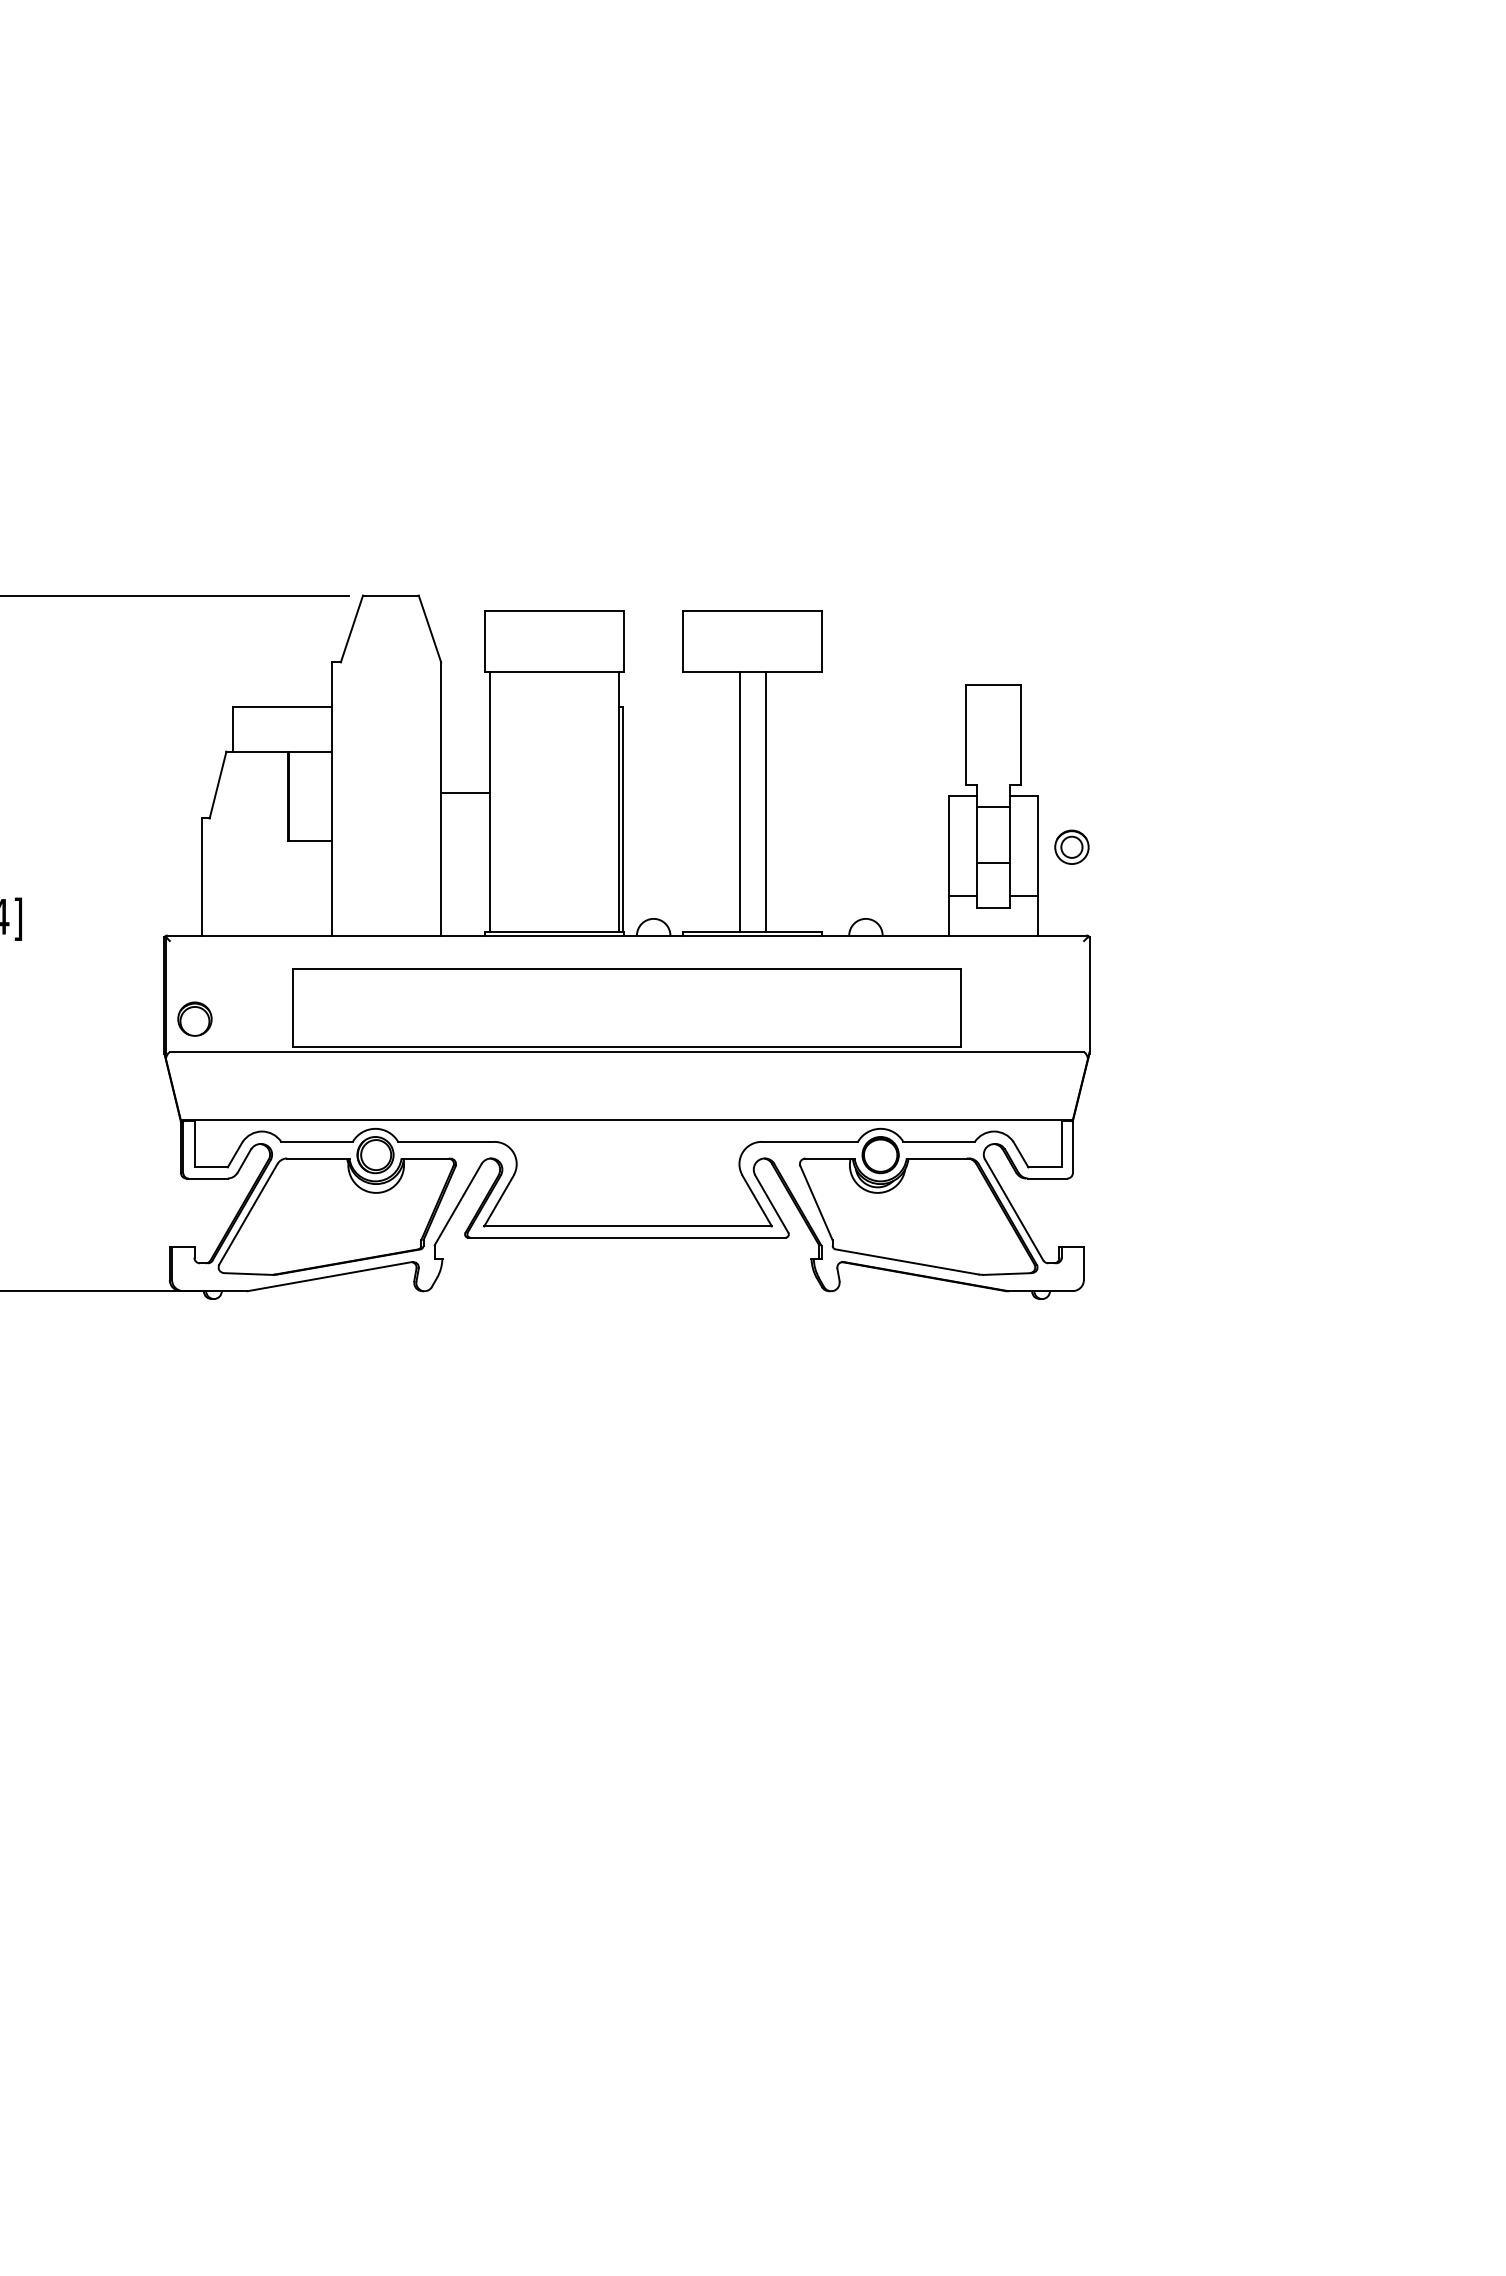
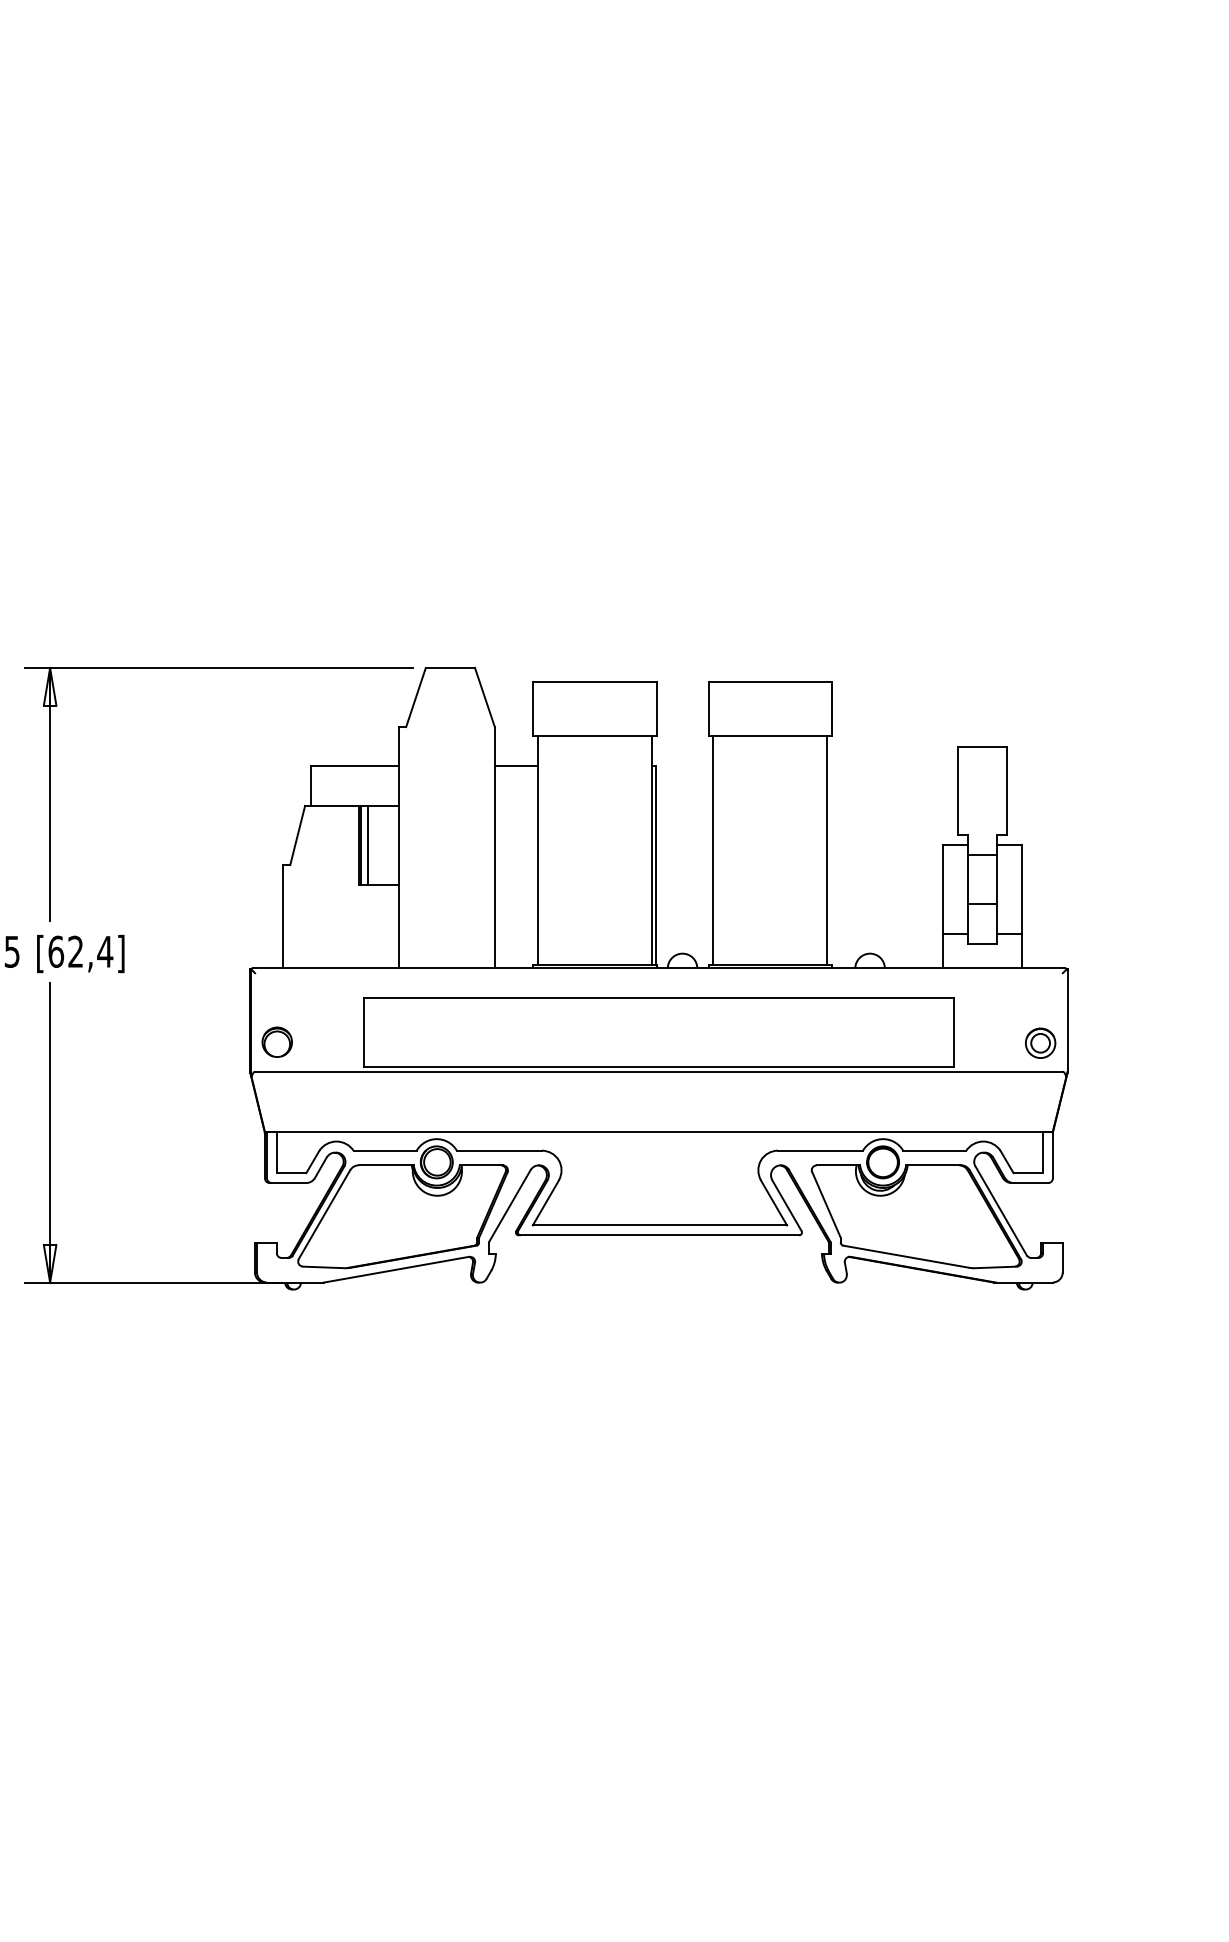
line: (465, 793) -> (516, 766), moved
line: (297, 795) -> (367, 844), added
line: (739, 802) -> (713, 850), moved
line: (765, 802) -> (826, 850), moved
part: (1071, 846) -> (1040, 1042), moved

